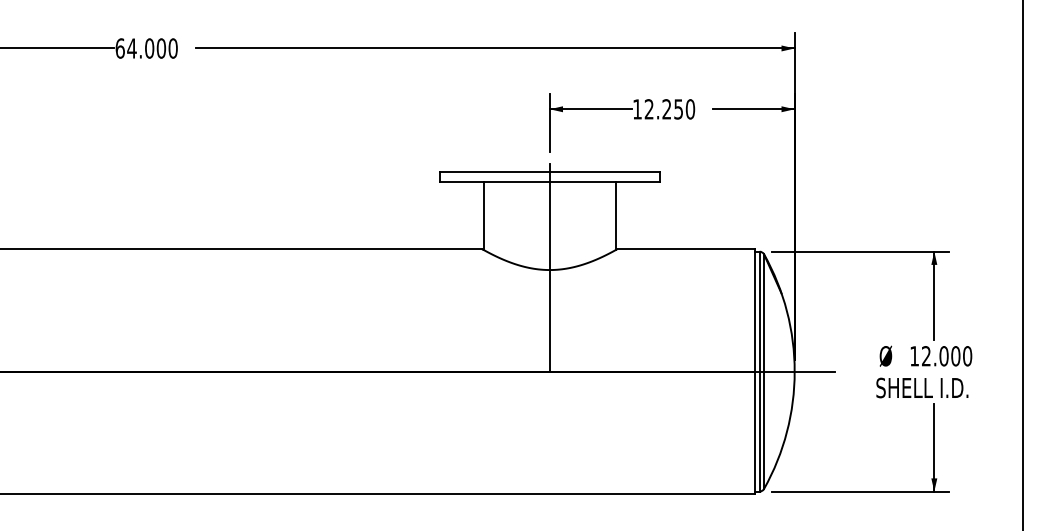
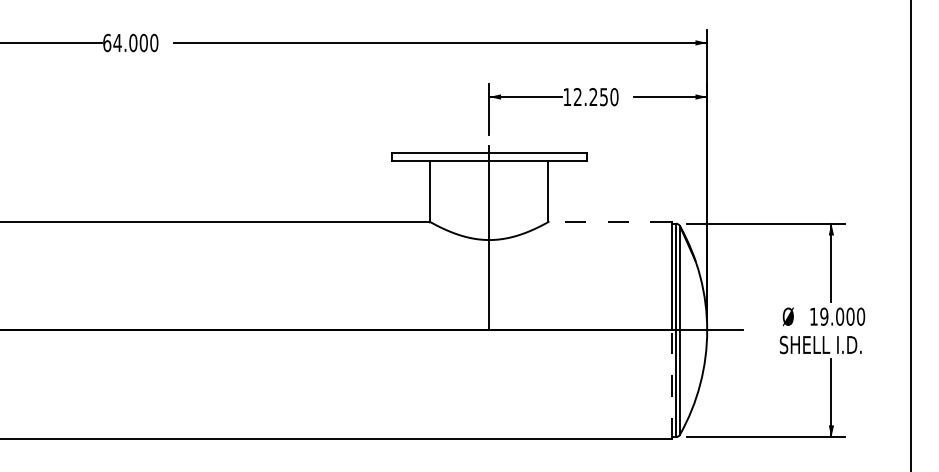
line: (685, 249) -> (610, 221), solid -> dashed
text: (925, 356) -> (823, 316), 12.000 -> 19.000
line: (754, 432) -> (671, 384), solid -> dashed

